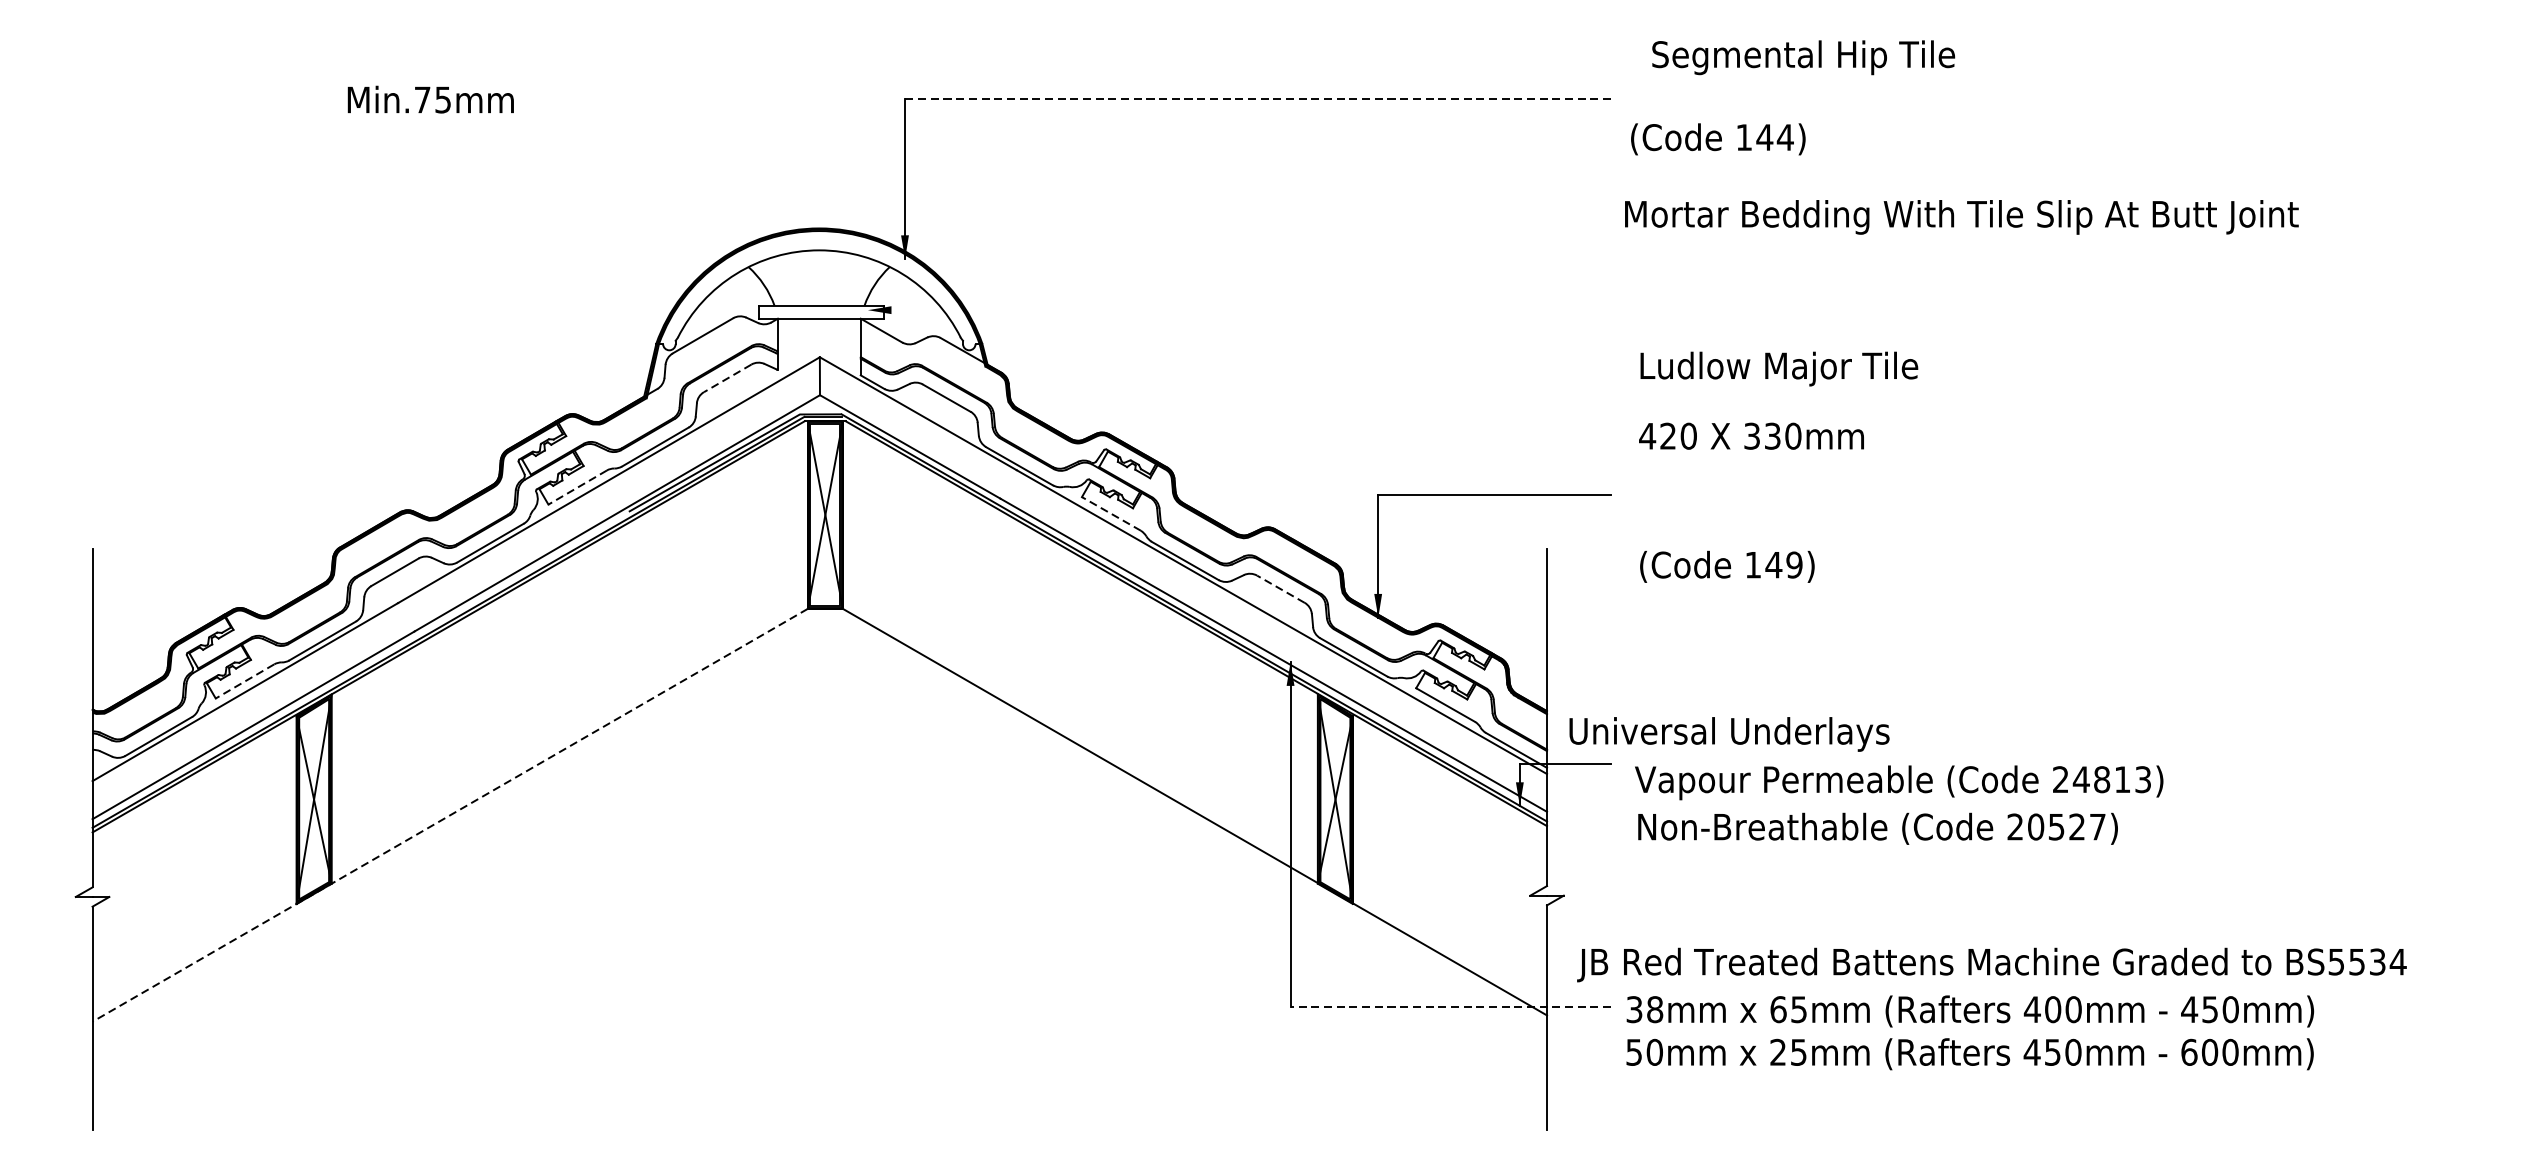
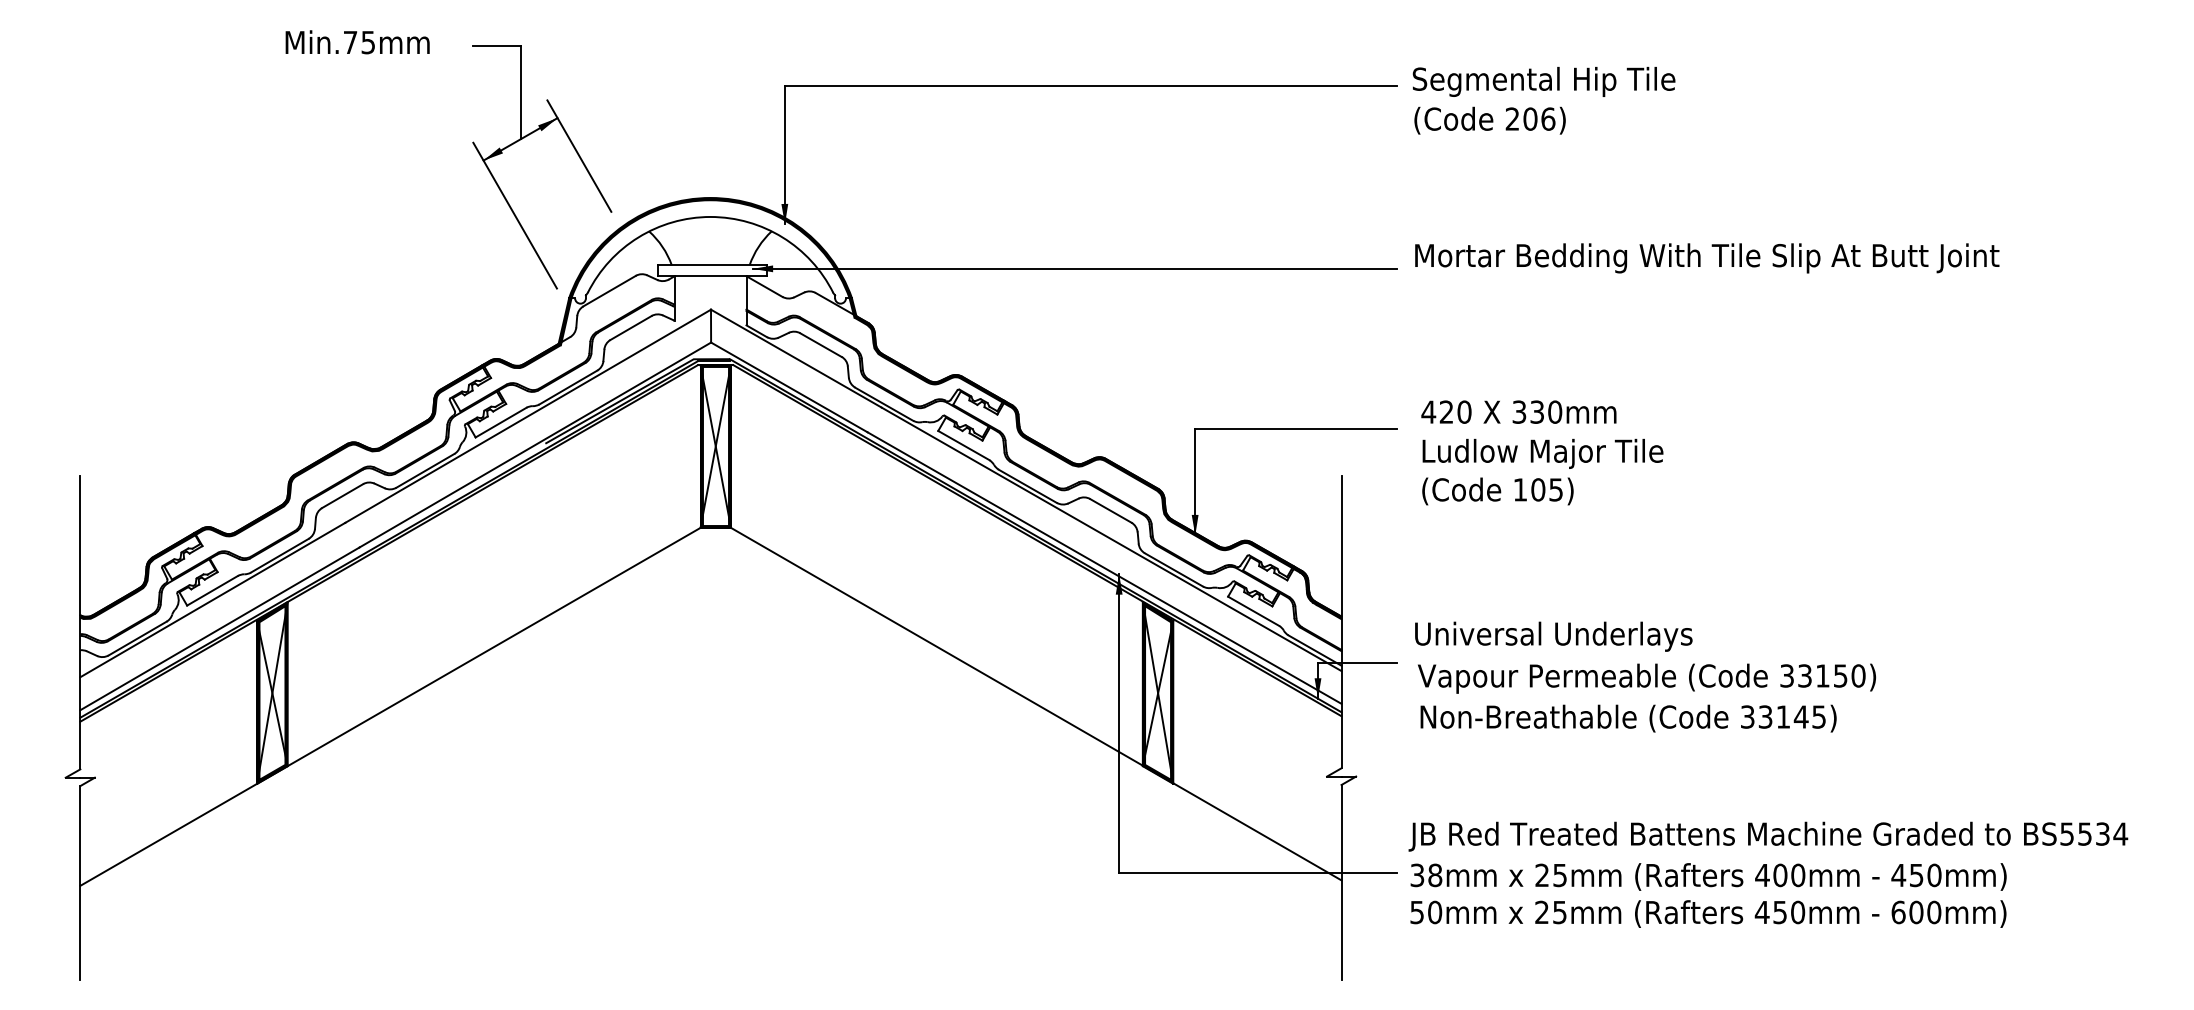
text: (1802, 57) -> (1543, 81), moved
line: (1257, 98) -> (1090, 85), dashed -> solid
text: (430, 99) -> (357, 42), moved
text: (1764, 136) -> (1530, 118), 144) -> 206)
part: (604, 159) -> (524, 138), added
text: (1962, 217) -> (1707, 258), moved
line: (1239, 309) -> (1074, 268), added
text: (1778, 368) -> (1542, 453), moved
line: (728, 378) -> (631, 328), dashed -> solid
text: (1751, 435) -> (1518, 411), moved
line: (577, 487) -> (500, 422), dashed -> solid
line: (1111, 513) -> (963, 445), dashed -> solid
text: (1783, 564) -> (1546, 489), 149) -> 105)
line: (1280, 588) -> (1110, 510), dashed -> solid
line: (244, 682) -> (212, 591), dashed -> solid
text: (1729, 734) -> (1553, 636), moved
text: (2101, 779) -> (1822, 675), 24813) -> 33150)
line: (450, 816) -> (390, 707), dashed -> solid
text: (2056, 826) -> (1783, 716), 20527) -> 33145)
text: (1992, 964) -> (1768, 836), moved
line: (1450, 1006) -> (1257, 872), dashed -> solid
text: (1778, 1009) -> (1542, 875), 65mm -> 25mm

